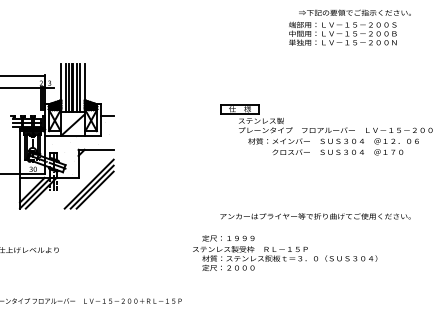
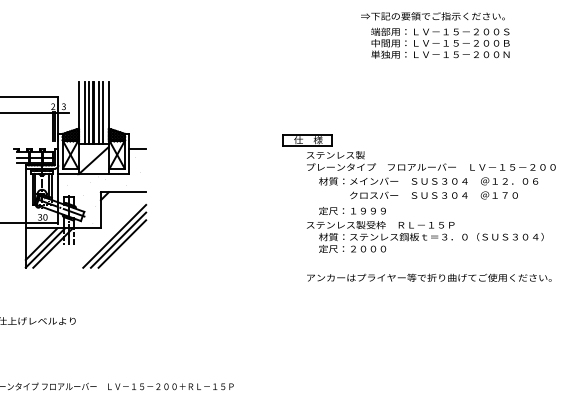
text: (354, 12) -> (432, 16), moved
text: (315, 216) -> (429, 277), moved
text: (285, 252) -> (425, 229), moved

